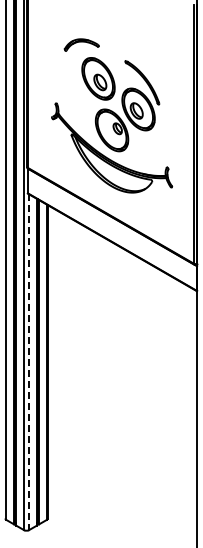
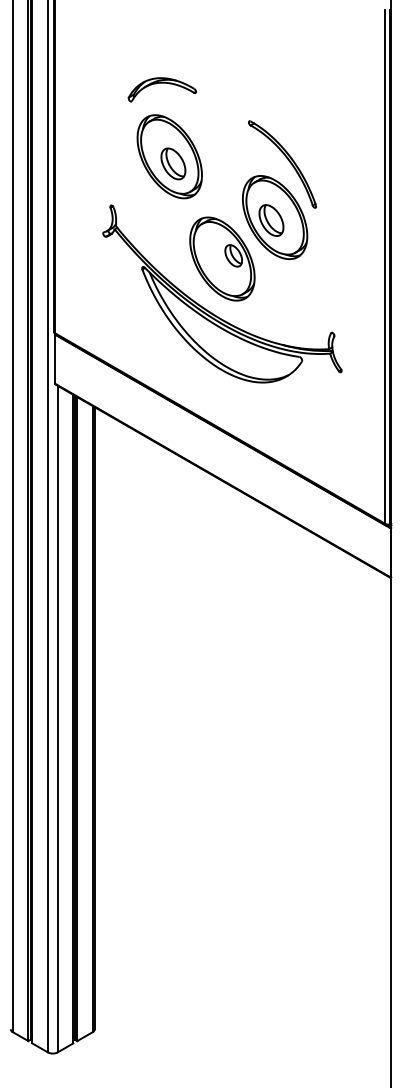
part: (98, 78) -> (169, 156), moved
line: (29, 362) -> (58, 719), dashed -> solid

